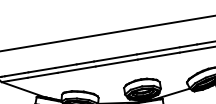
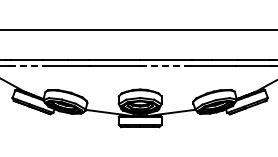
line: (157, 55) -> (164, 65), solid -> dashed
line: (42, 74) -> (26, 65), solid -> dashed

